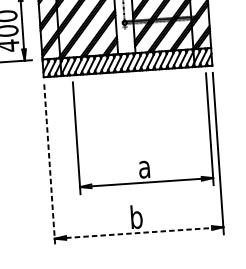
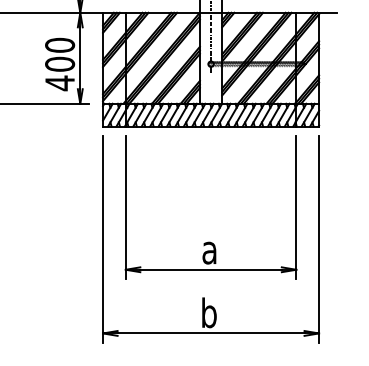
part: (144, 160) -> (210, 241), moved
line: (50, 165) -> (103, 239), dashed -> solid
line: (139, 233) -> (211, 333), dashed -> solid

